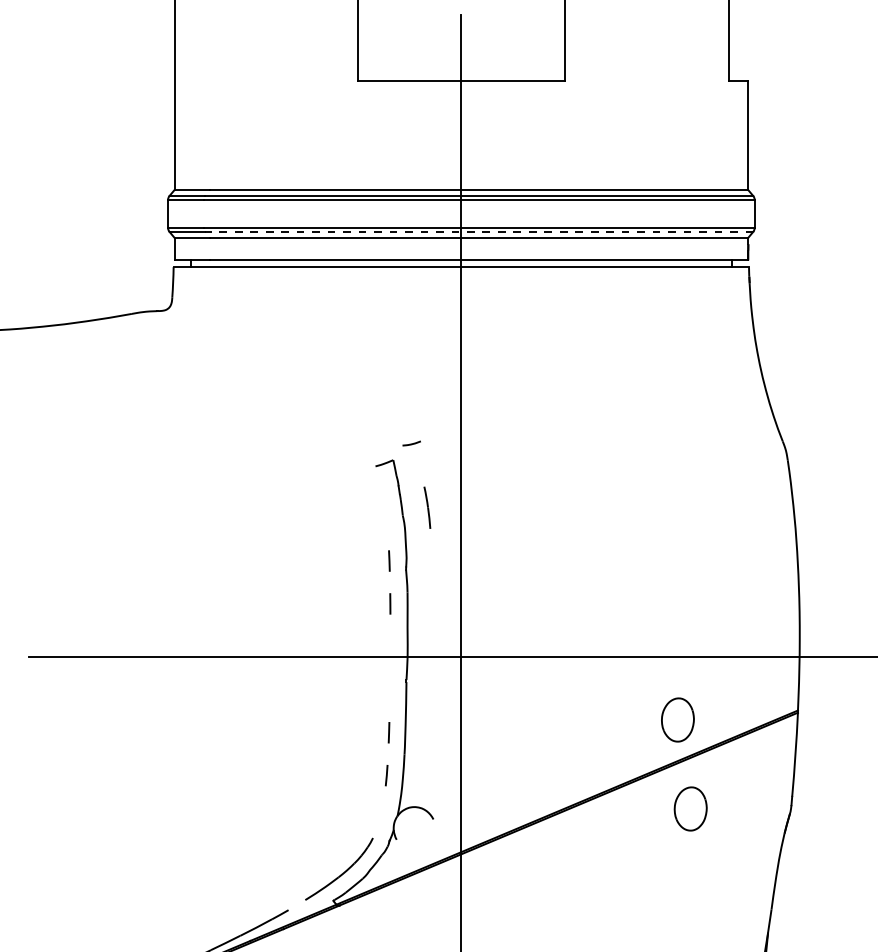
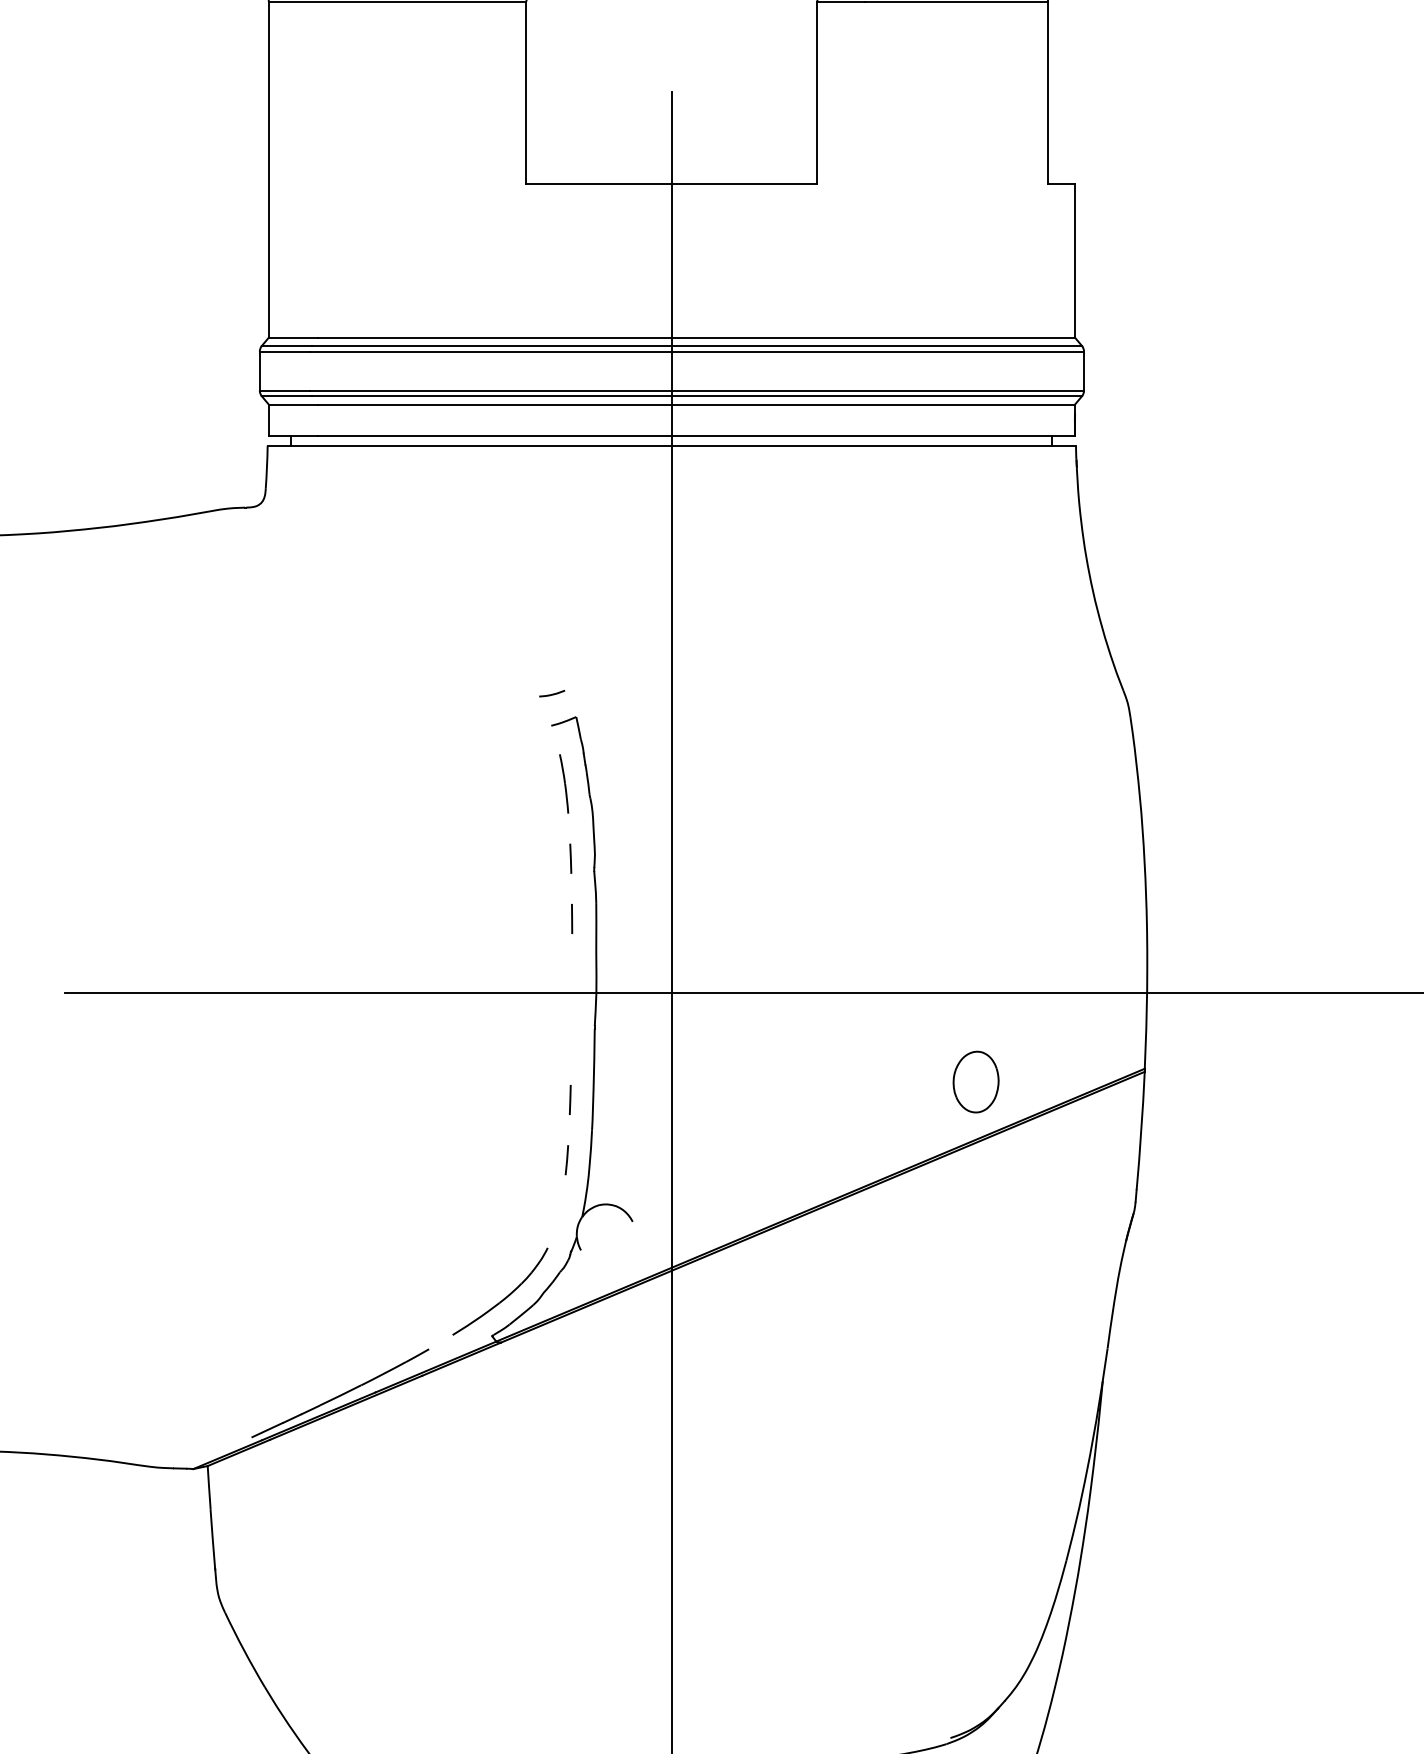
line: (479, 232) -> (697, 396), dashed -> solid
curve: (411, 443) -> (552, 693), moved
line: (427, 507) -> (564, 783), moved
part: (690, 808) -> (993, 1206), removed

